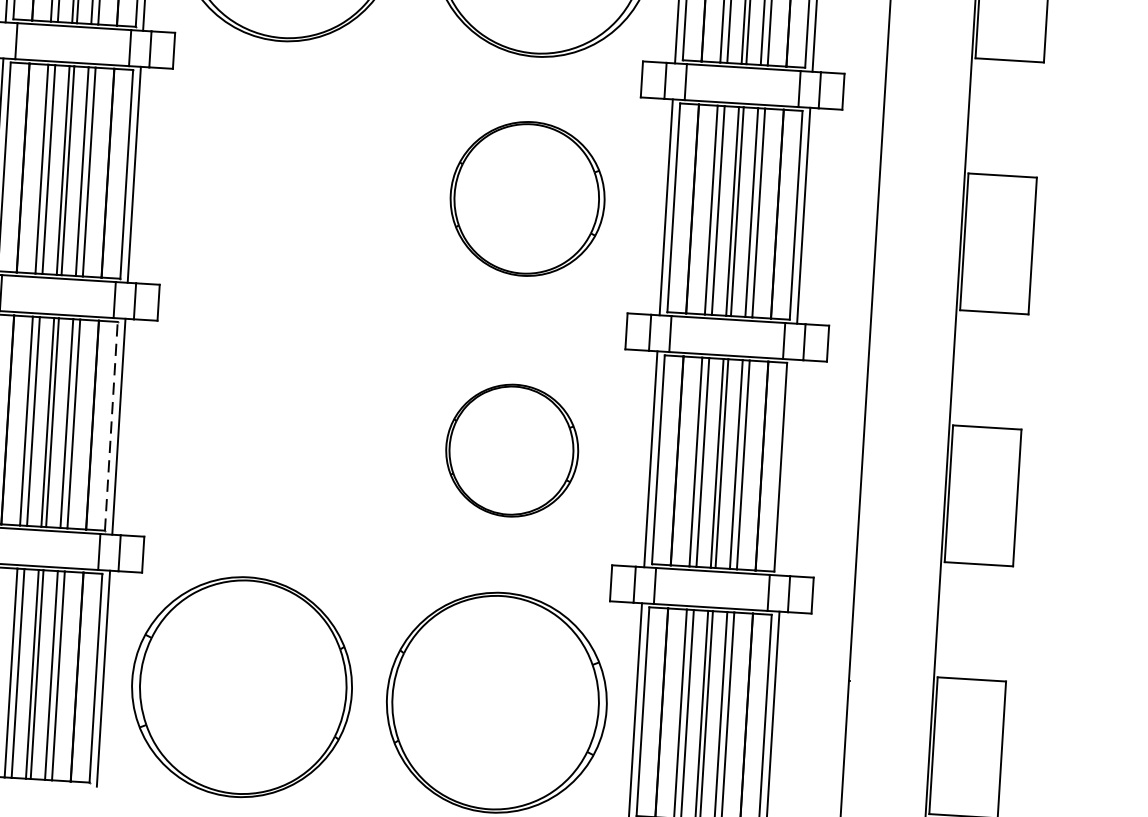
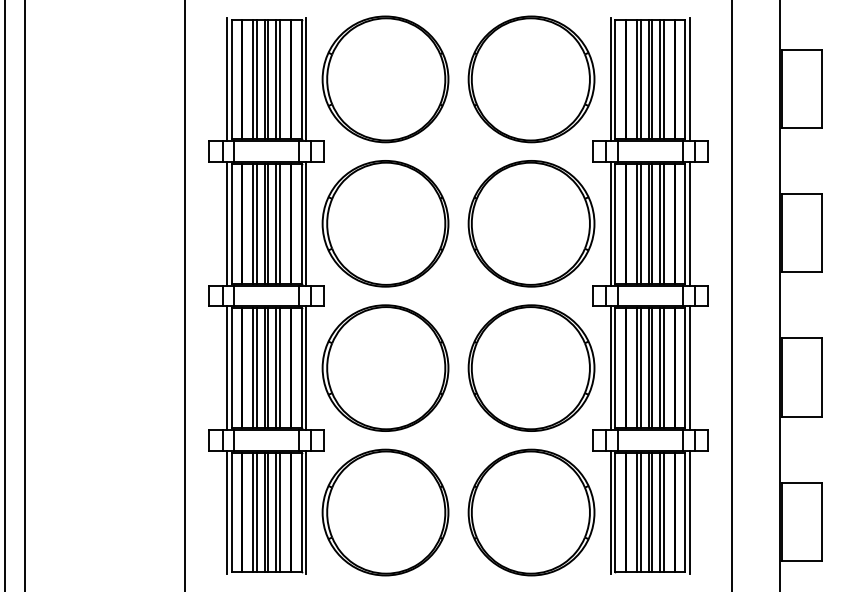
part: (272, 182) -> (385, 223), added
part: (527, 198) -> (531, 223), size x1.43
line: (110, 426) -> (301, 368), dashed -> solid
part: (257, 434) -> (385, 367), added
part: (512, 449) -> (531, 367), size x1.67
line: (787, 468) -> (689, 368), added

